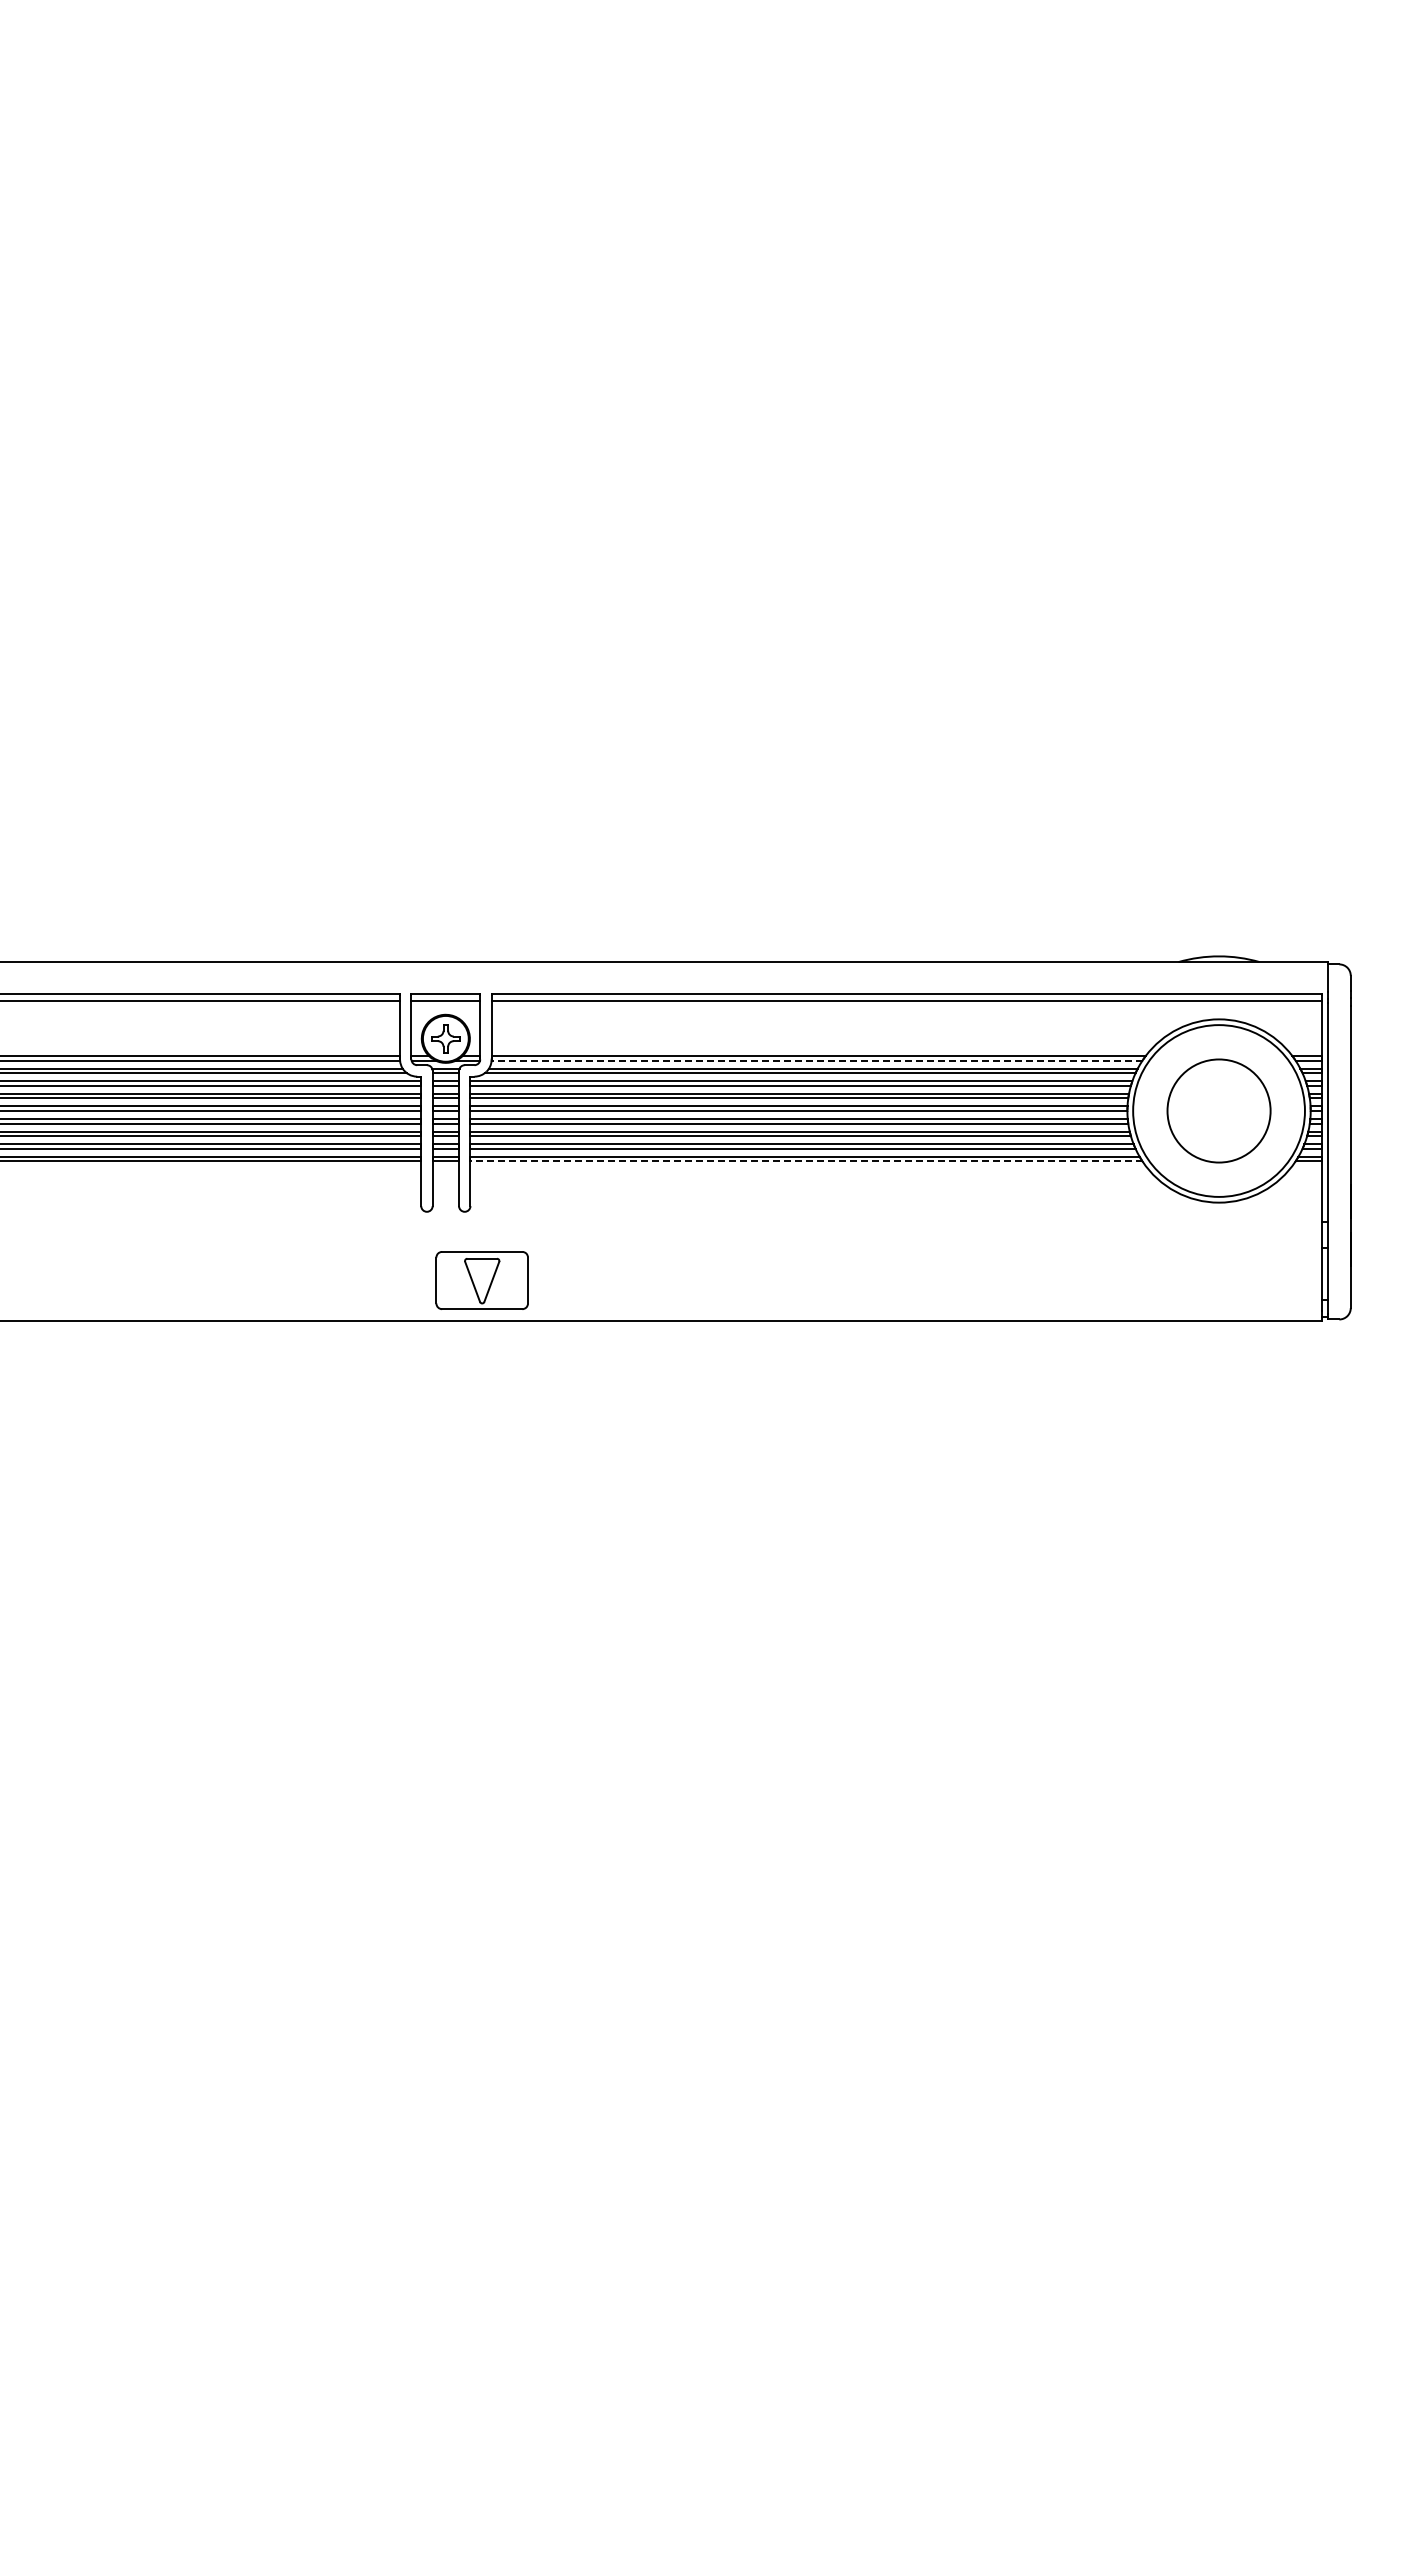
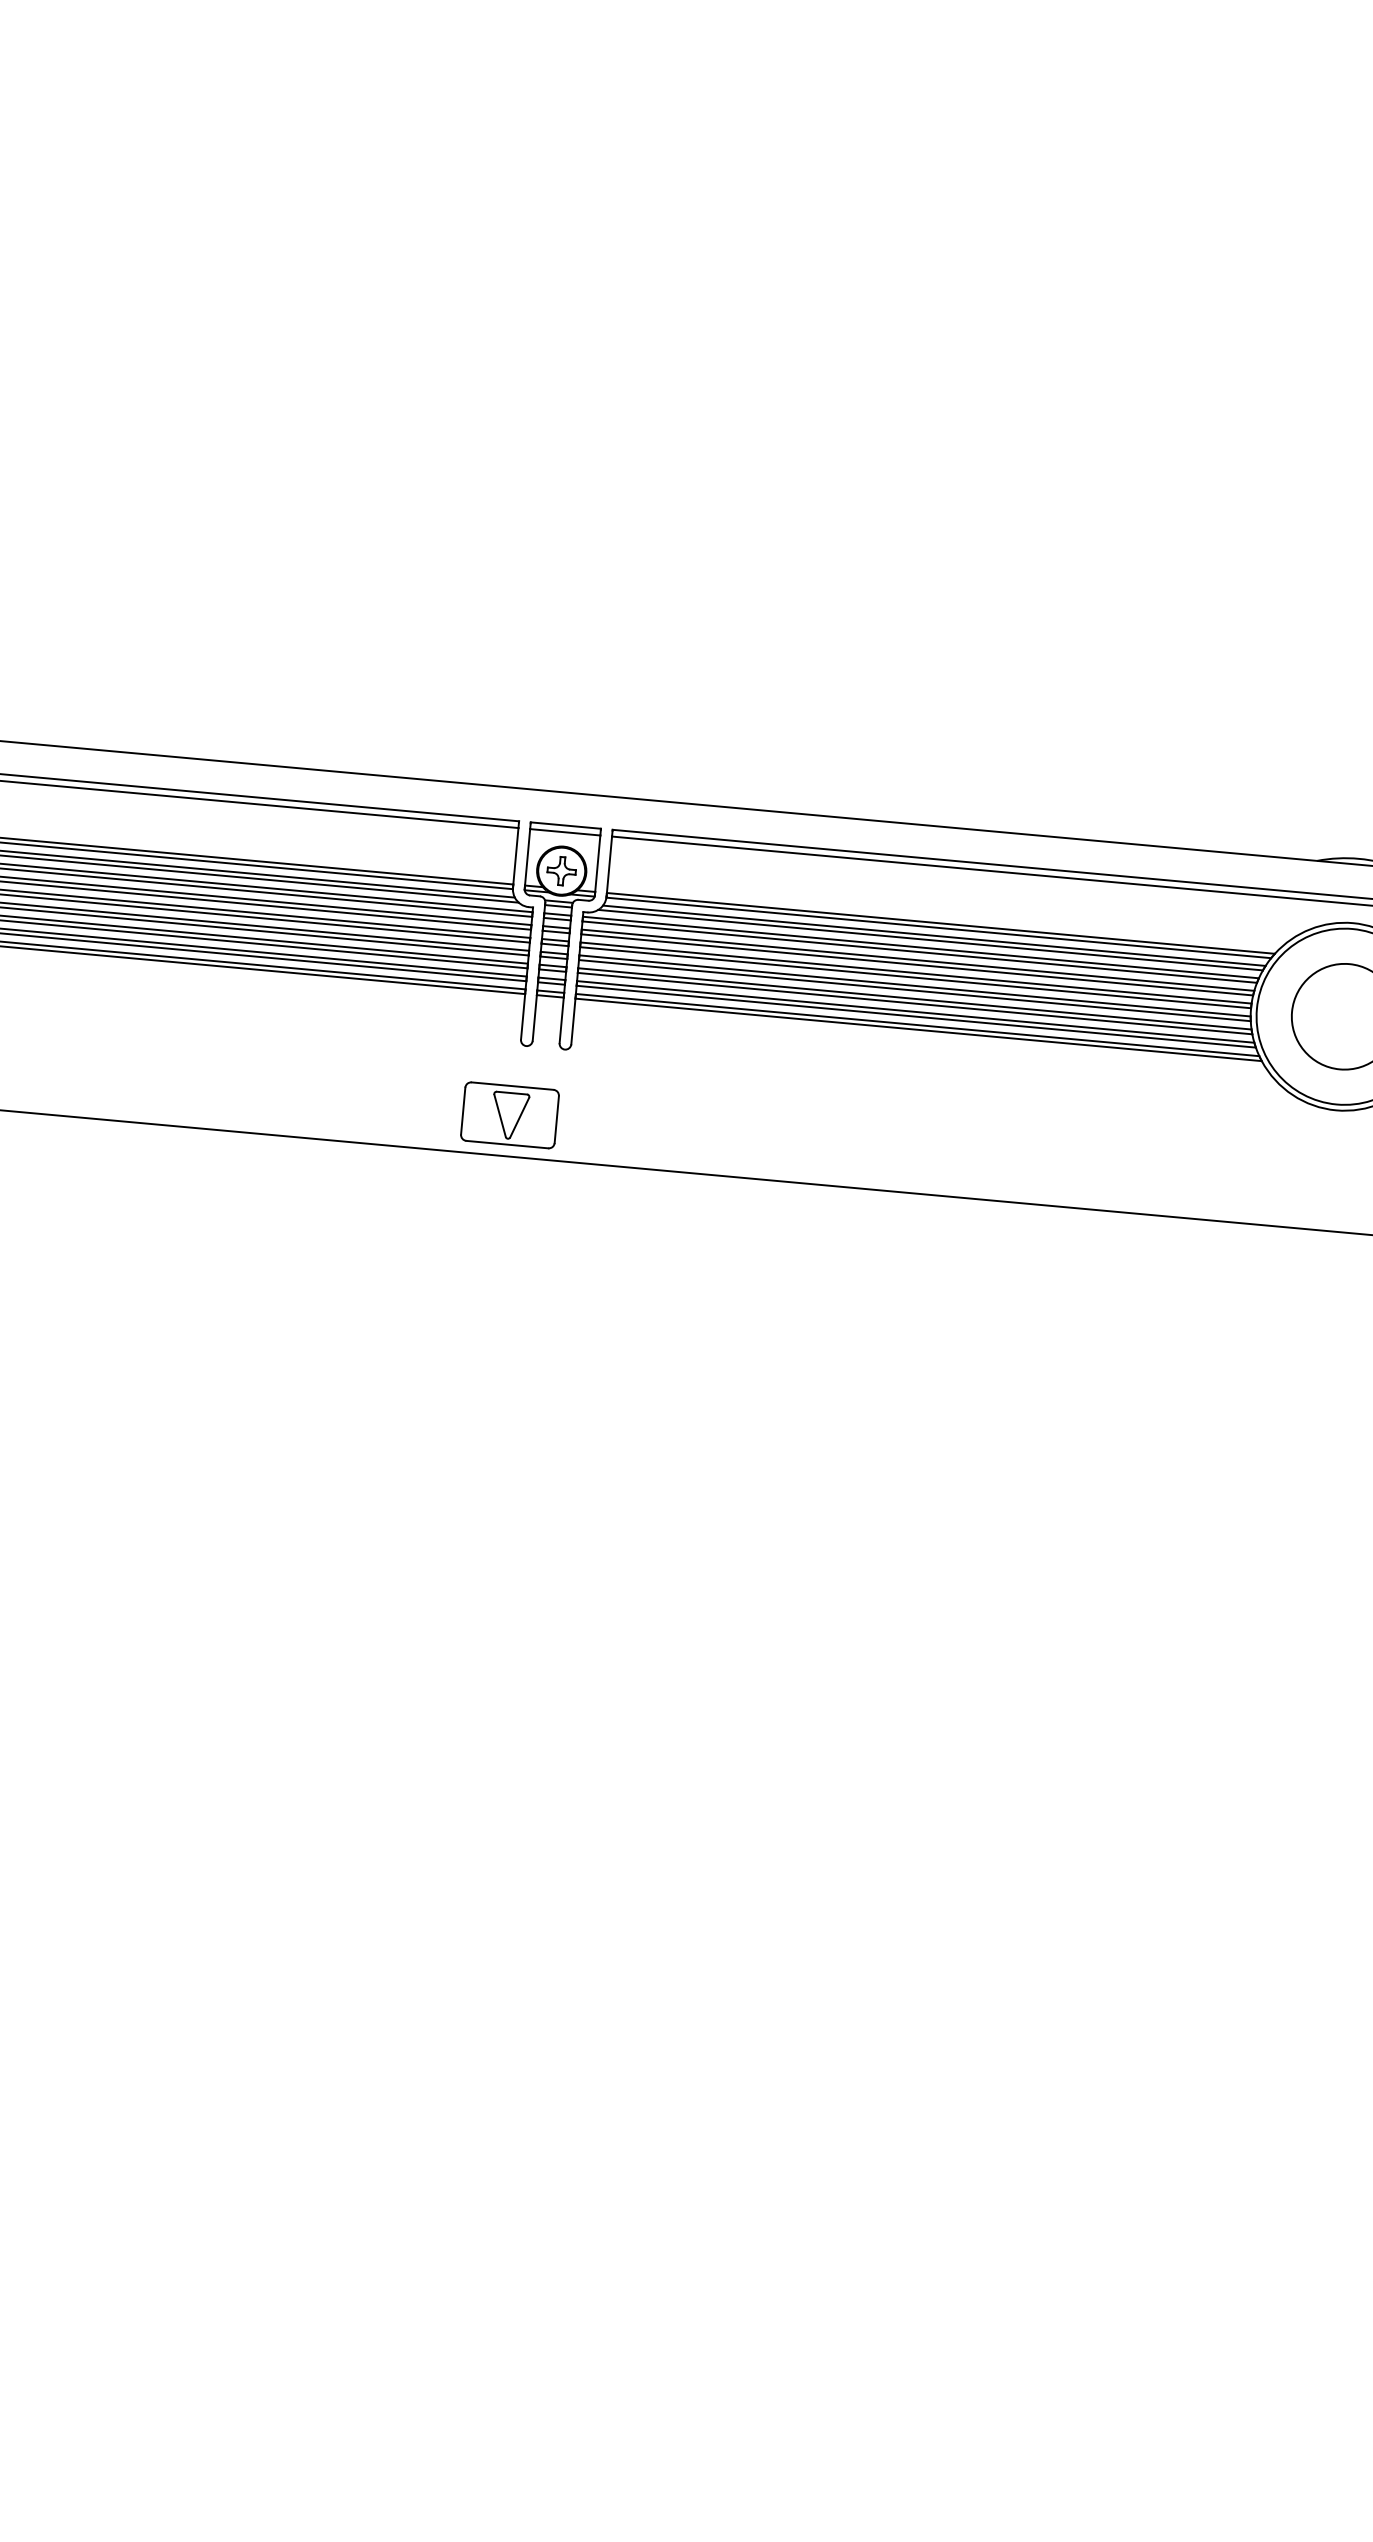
line: (816, 1060) -> (938, 927), dashed -> solid
line: (806, 1161) -> (918, 1029), dashed -> solid
part: (481, 1280) -> (509, 1115), moved

